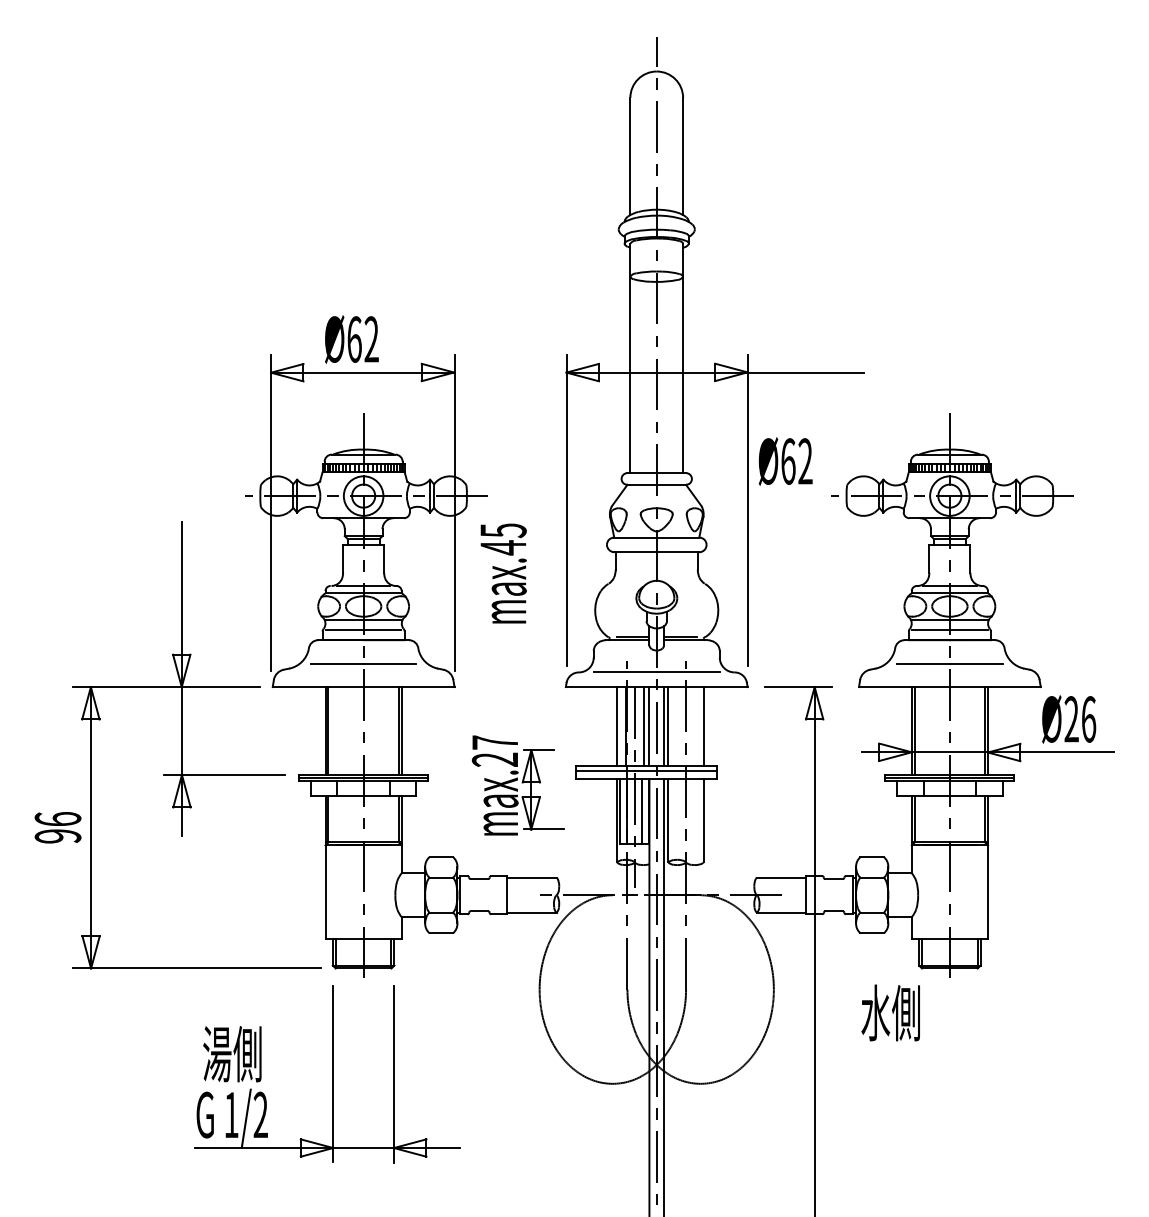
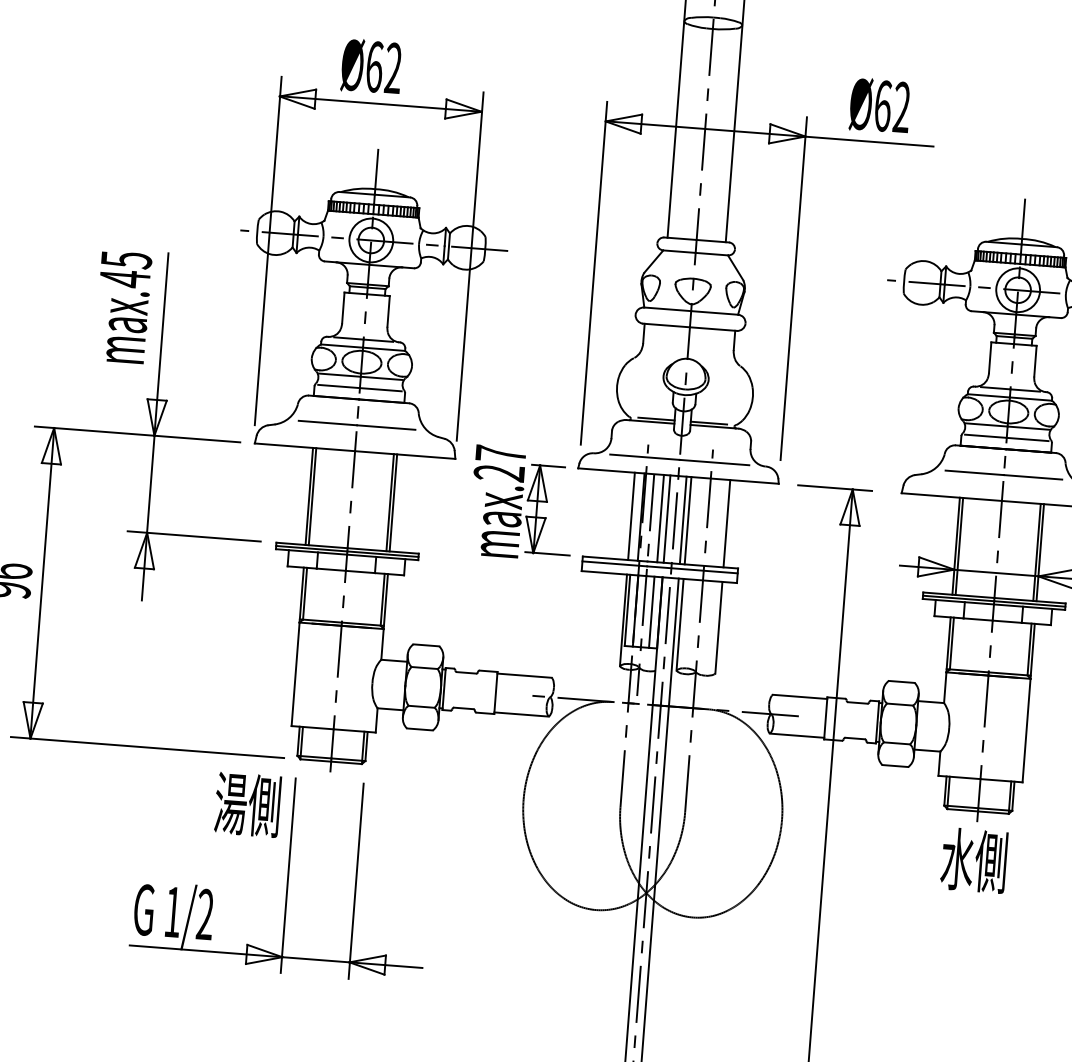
text: (785, 461) -> (879, 105), moved
text: (503, 573) -> (122, 307), moved
part: (517, 785) -> (521, 503), moved
text: (890, 1012) -> (973, 859), moved
text: (232, 1054) -> (247, 805), moved

